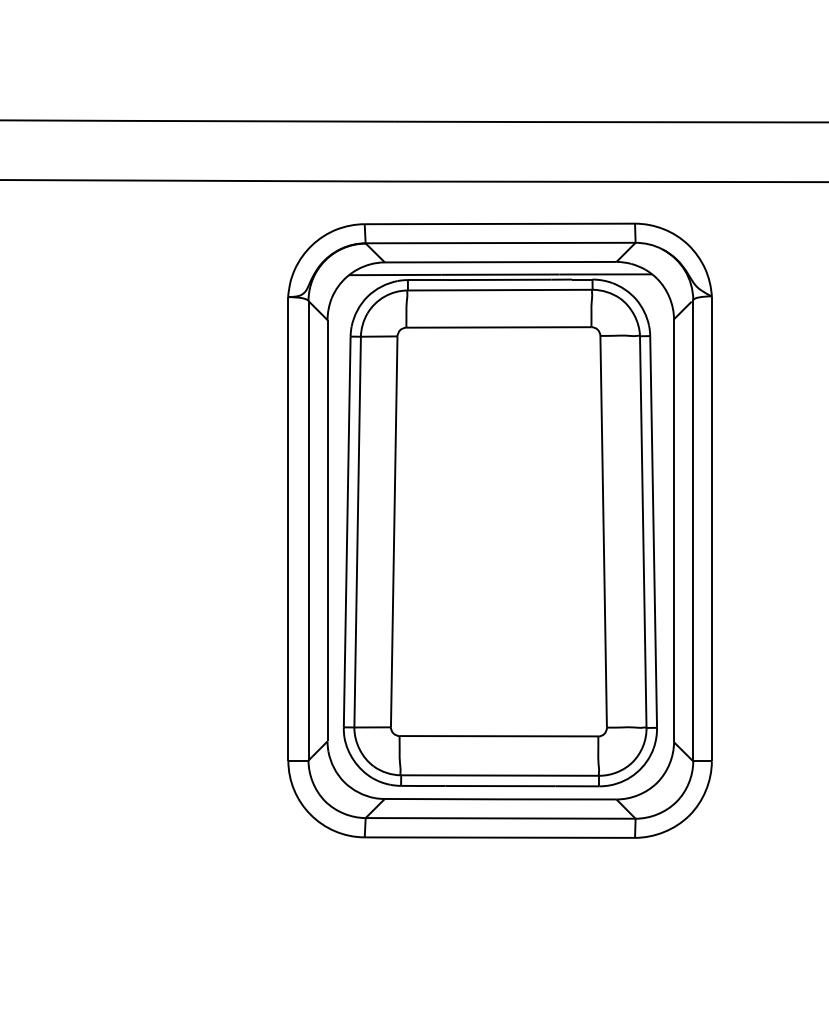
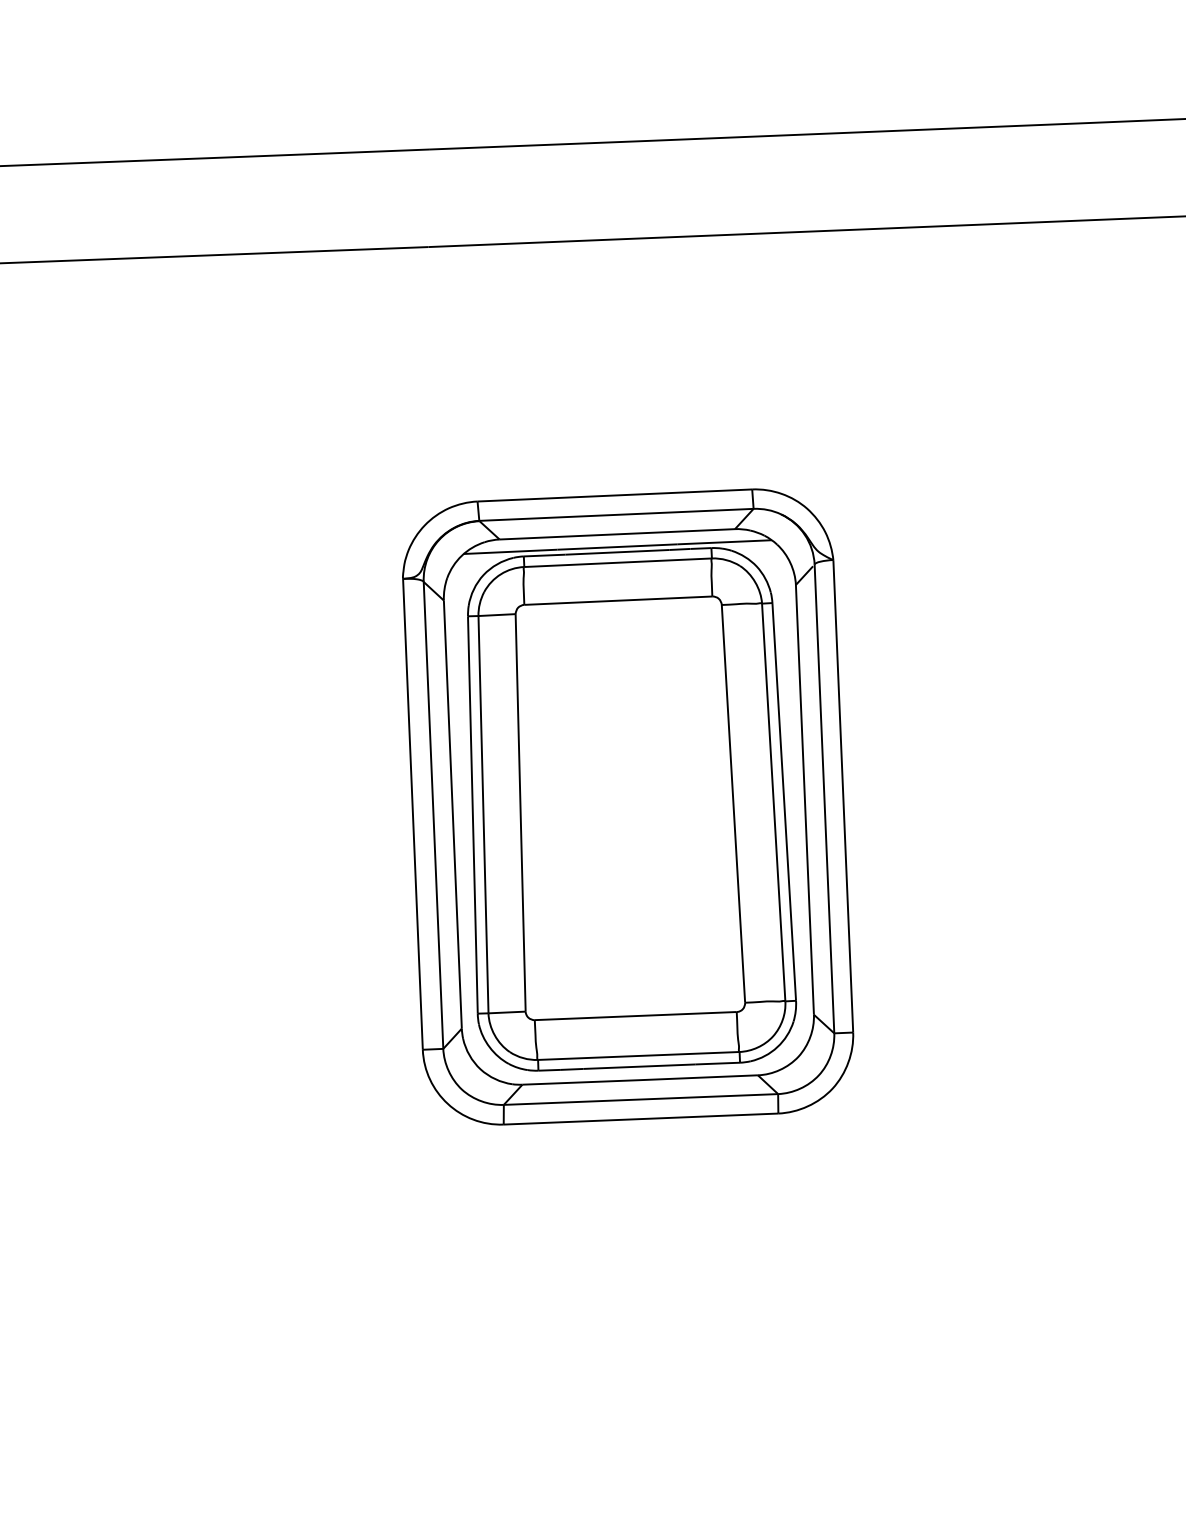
part: (500, 530) -> (628, 806), size x0.62

